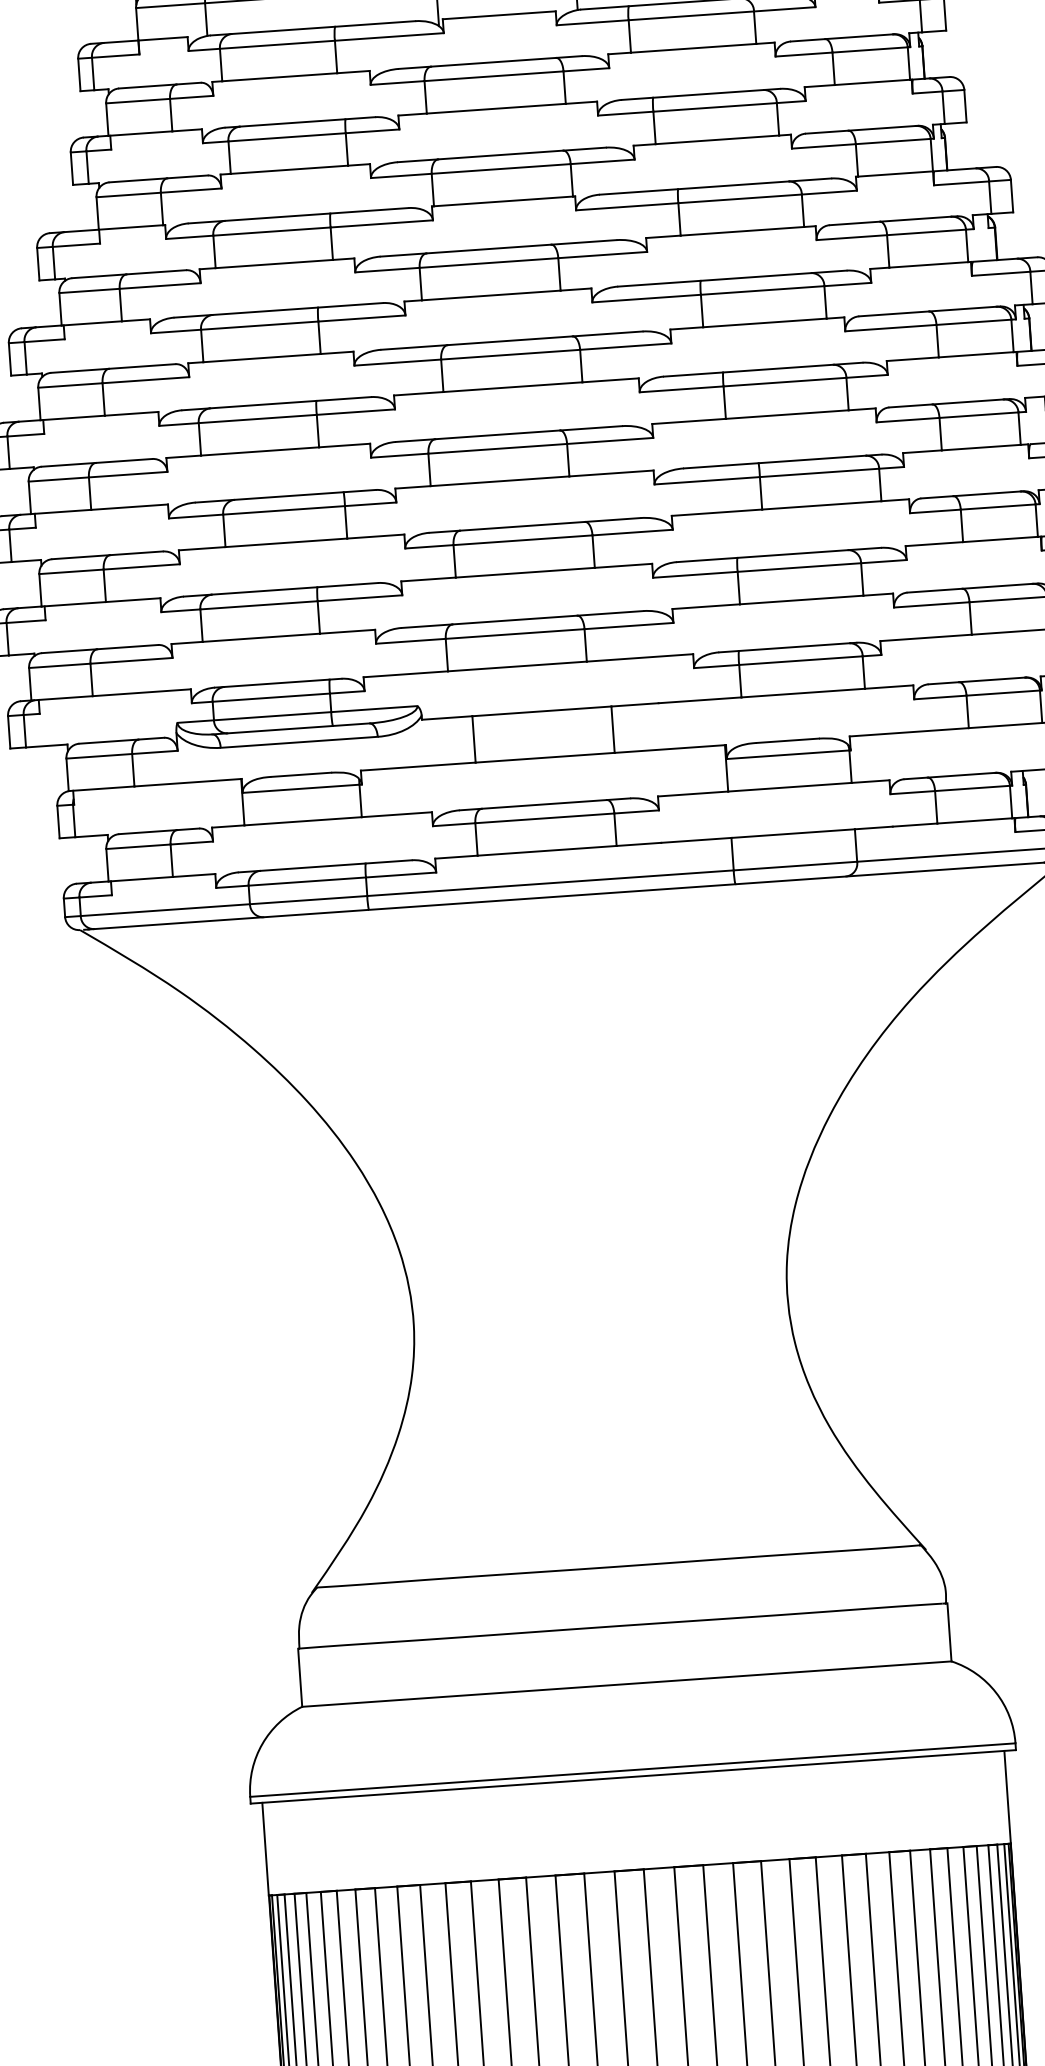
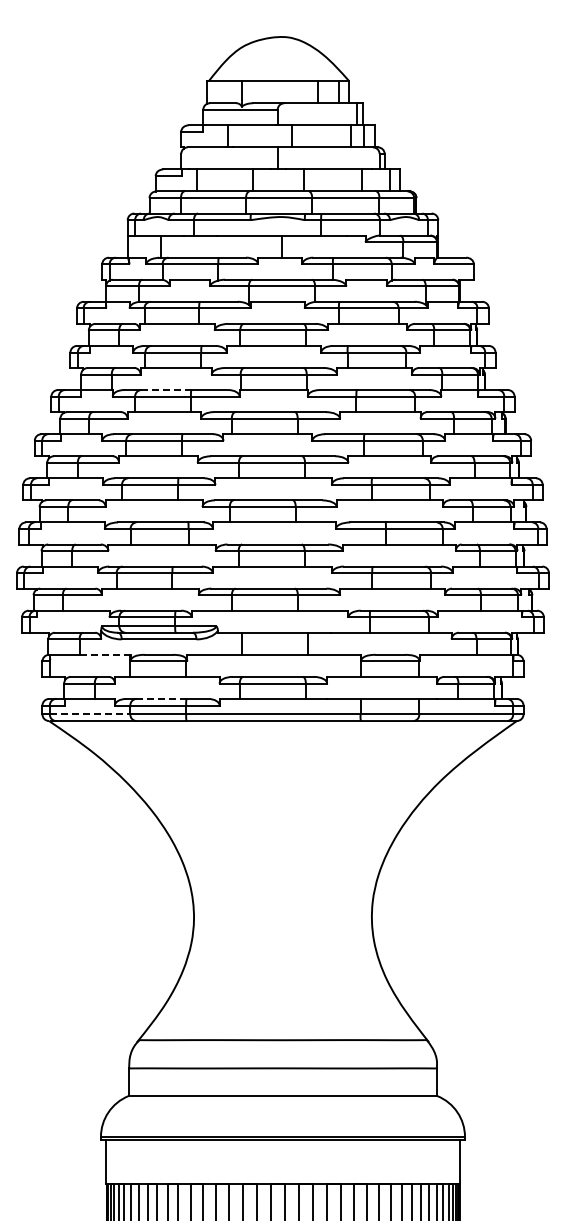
line: (278, 218) -> (166, 390), solid -> dashed
line: (188, 781) -> (105, 654), solid -> dashed
line: (313, 866) -> (161, 698), solid -> dashed
line: (166, 910) -> (90, 714), solid -> dashed

